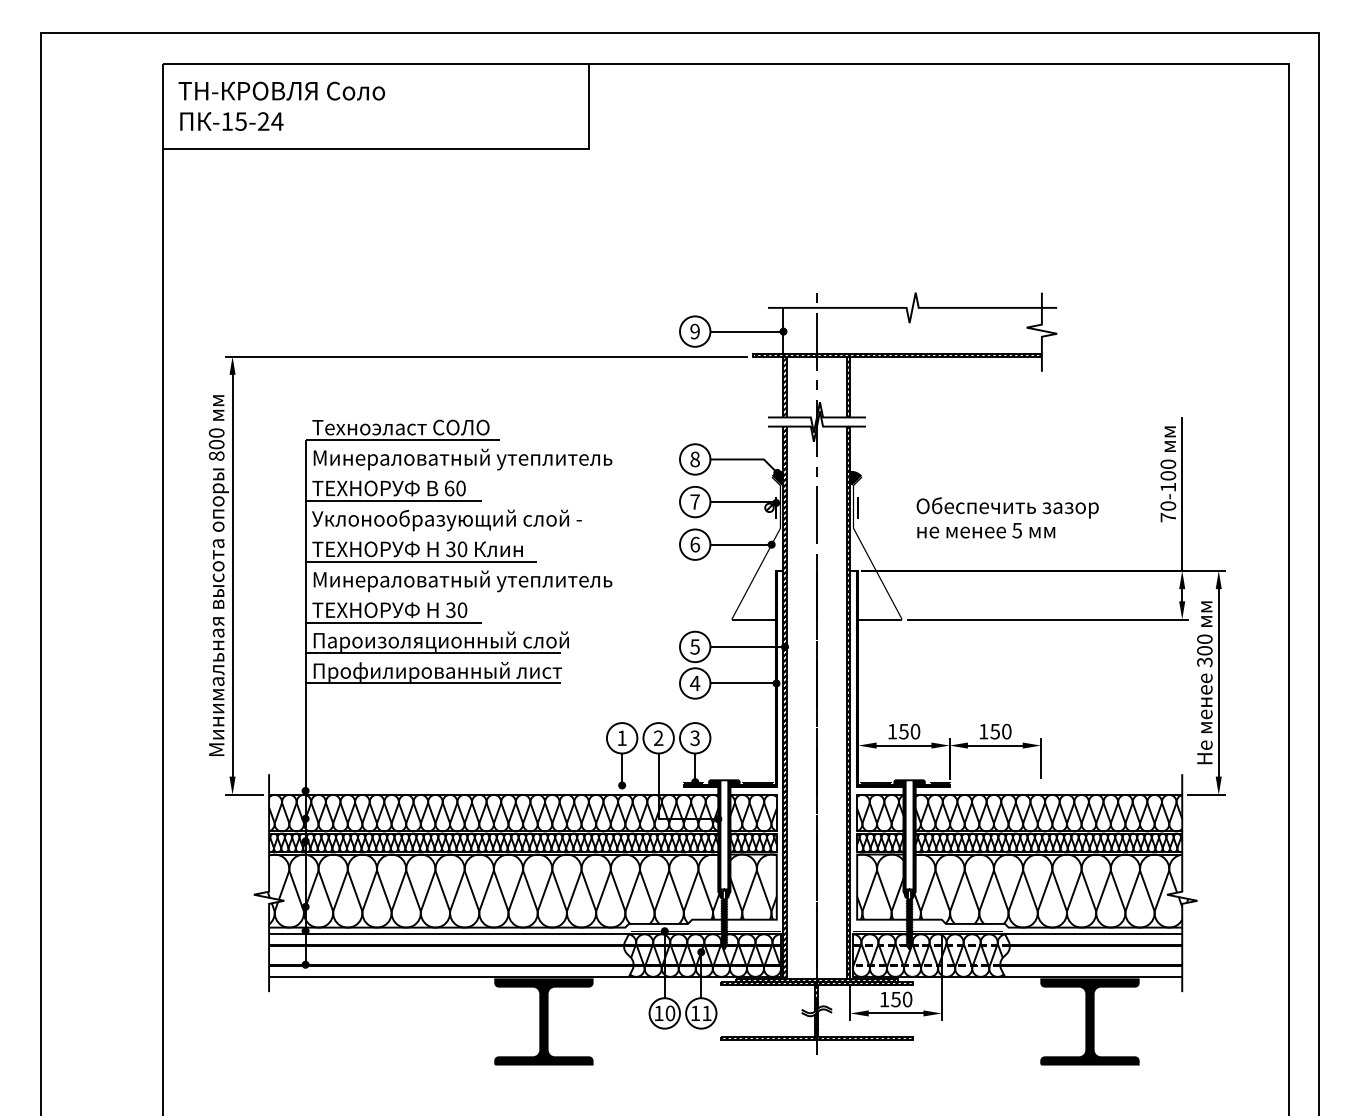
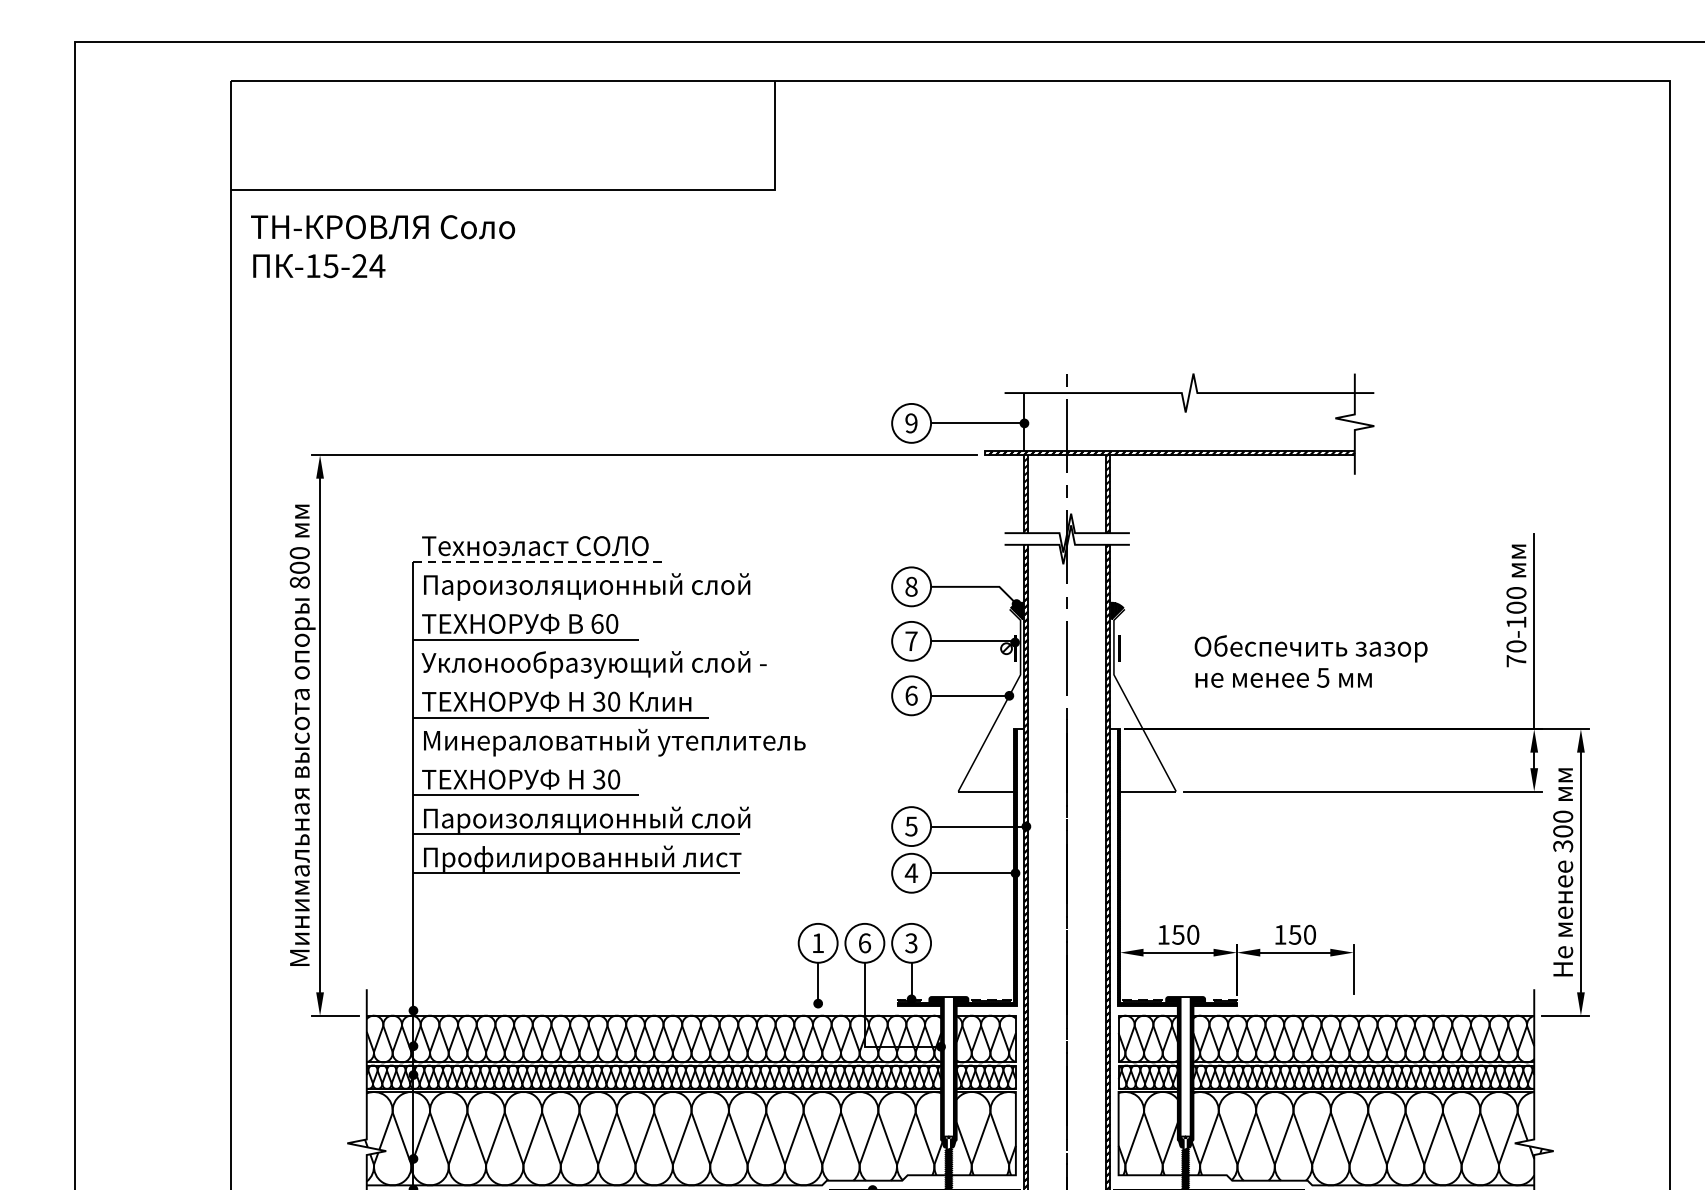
text: (281, 105) -> (382, 245), moved
line: (403, 439) -> (538, 561), solid -> dashed
text: (463, 459) -> (615, 586), Минераловатный утеплитель -> Пароизоляционный слой
text: (658, 738) -> (864, 943), 2 -> 6

